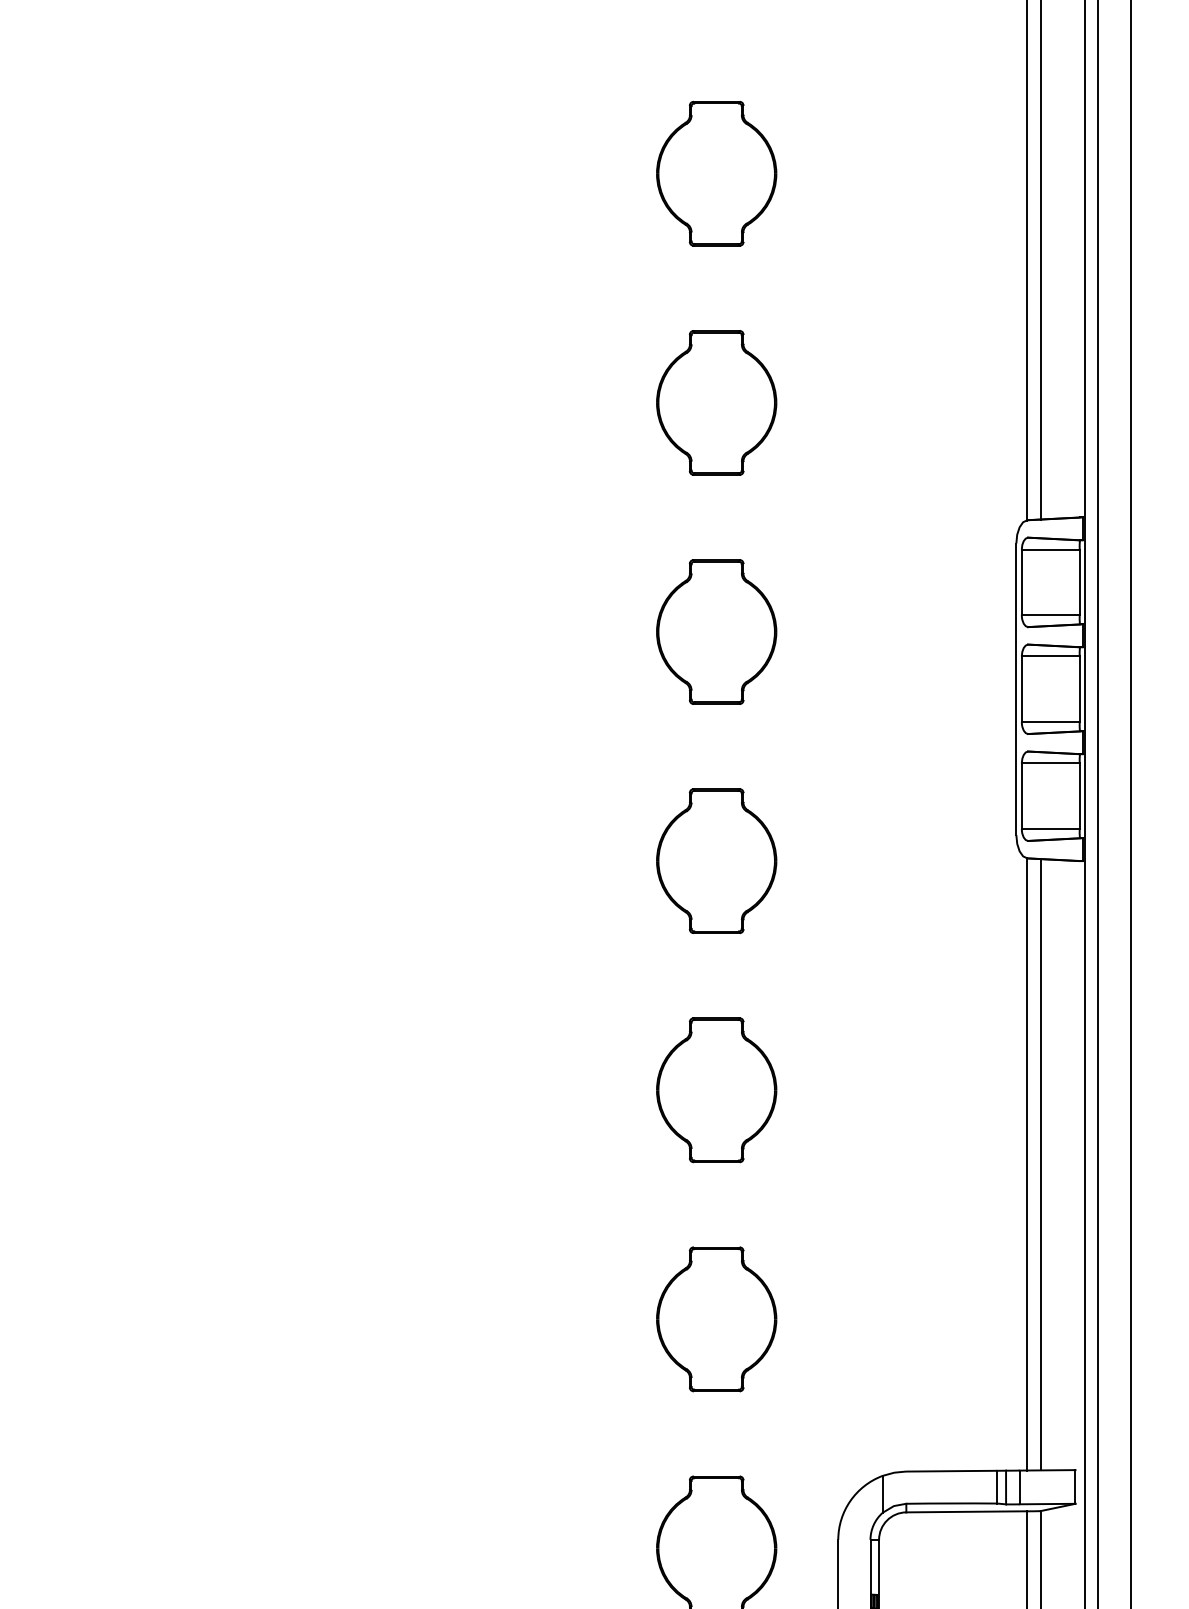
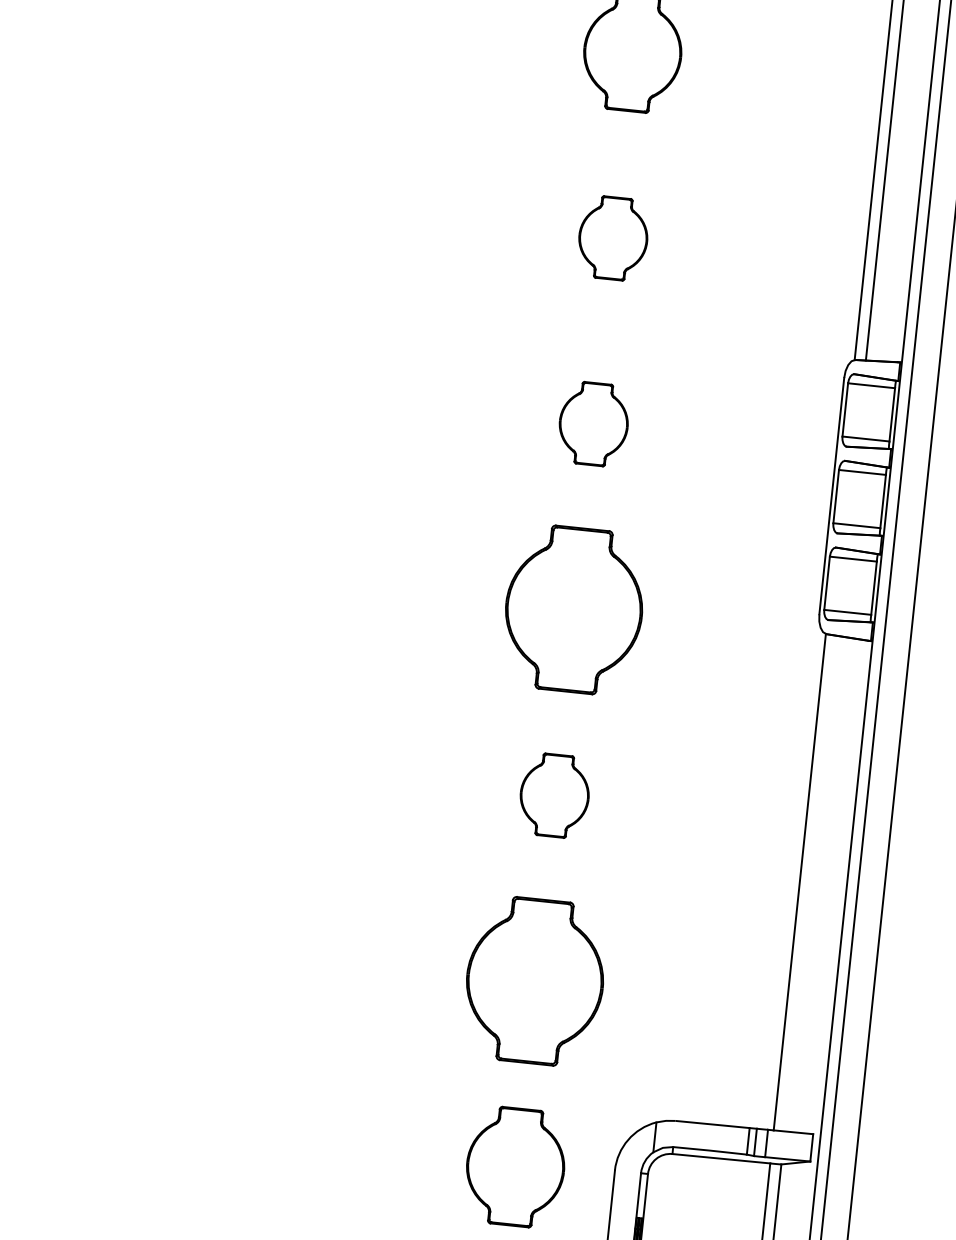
part: (716, 402) -> (613, 238), size x0.7
part: (716, 631) -> (593, 423), size x0.7
part: (716, 860) -> (574, 609), size x1.4
part: (716, 1090) -> (554, 795), size x0.7
line: (1040, 1164) -> (810, 883), removed
part: (716, 1319) -> (534, 981), size x1.4

